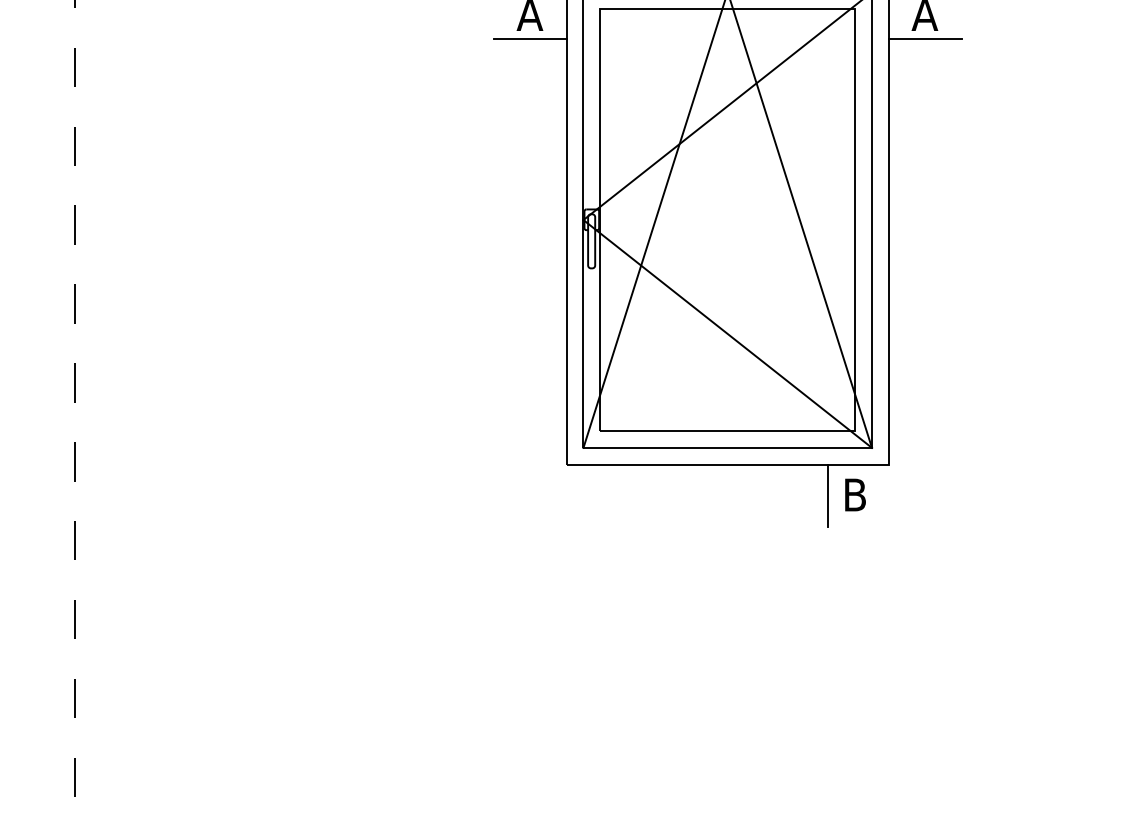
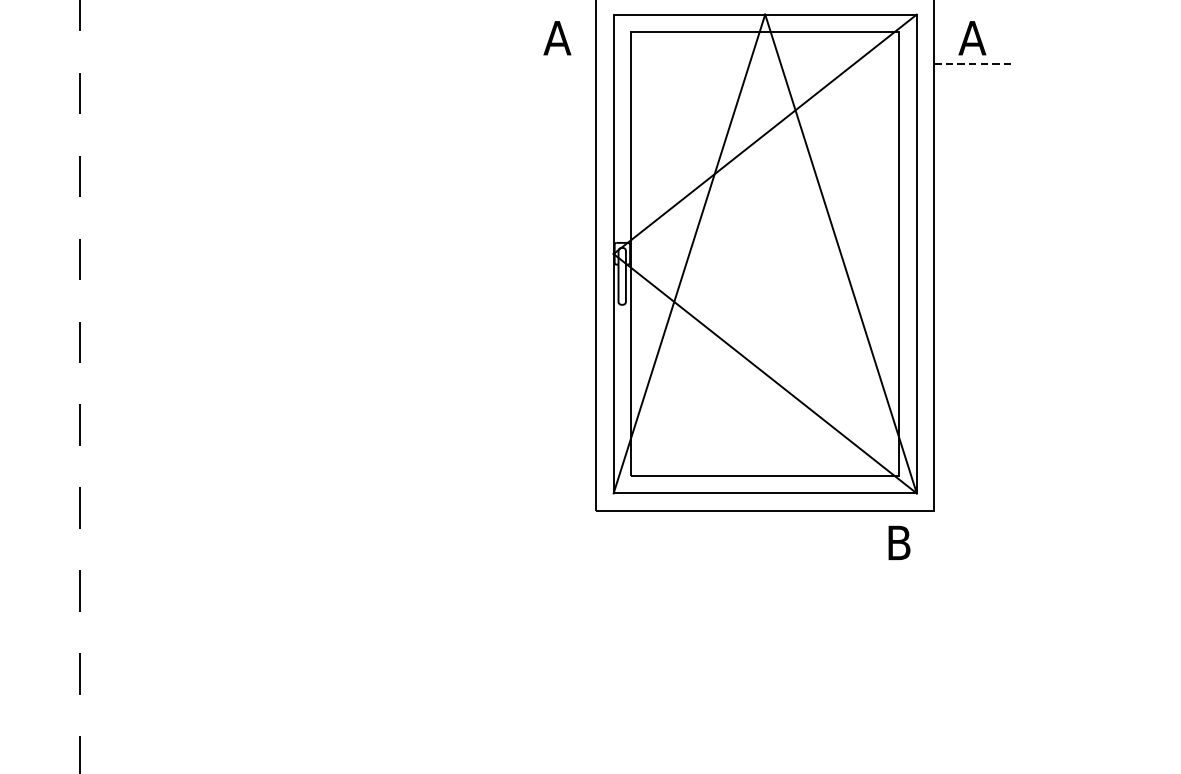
line: (529, 38) -> (556, 63), removed
line: (925, 38) -> (973, 63), solid -> dashed
line: (828, 495) -> (871, 543), removed

